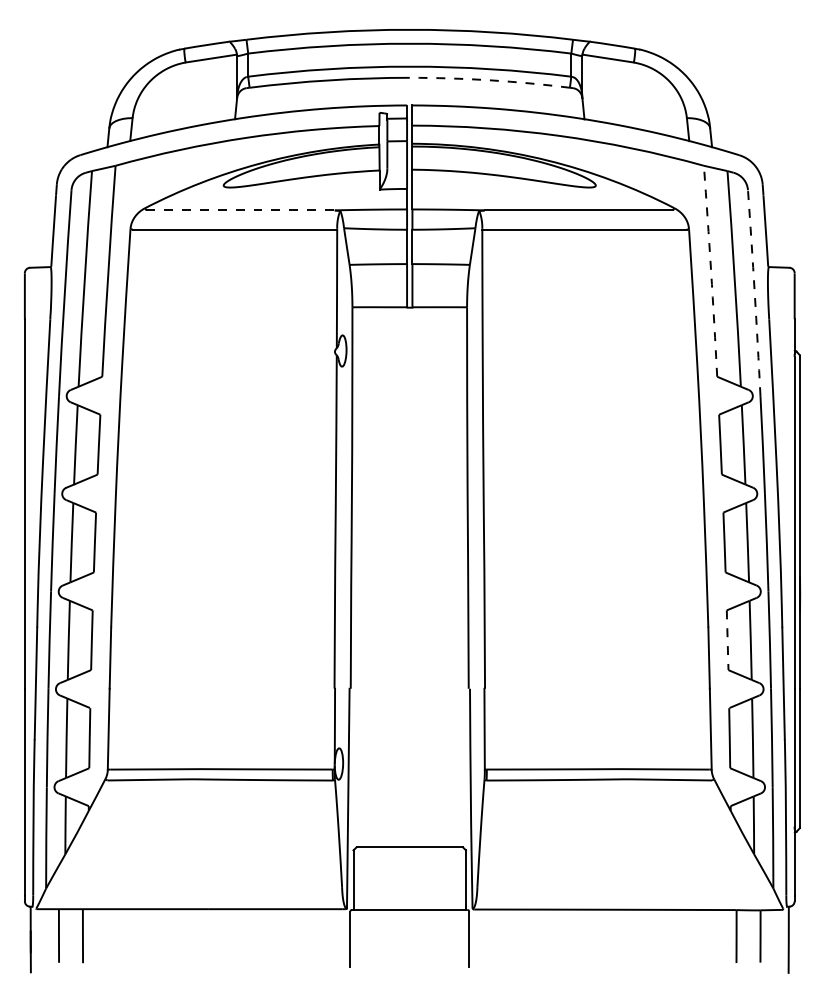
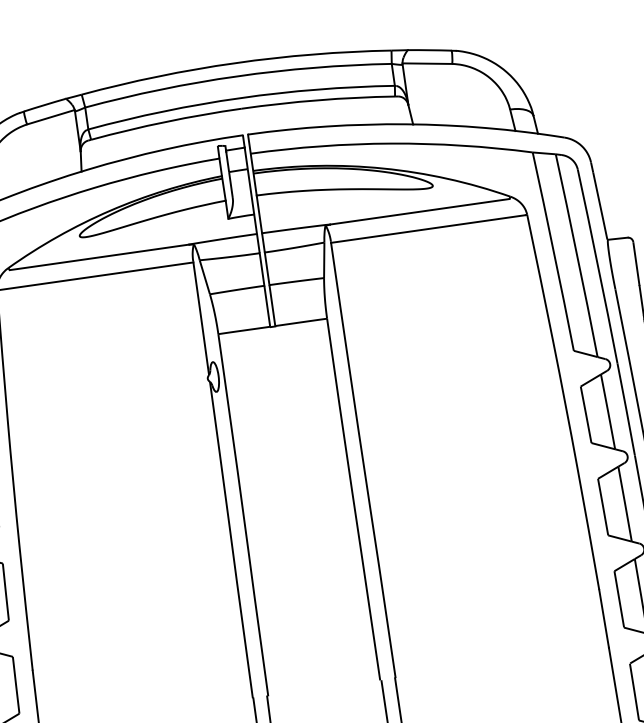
arc: (490, 80) -> (318, 100), dashed -> solid
line: (241, 210) -> (100, 257), dashed -> solid
arc: (711, 271) -> (554, 251), dashed -> solid
arc: (754, 293) -> (597, 266), dashed -> solid
line: (727, 639) -> (619, 598), dashed -> solid

